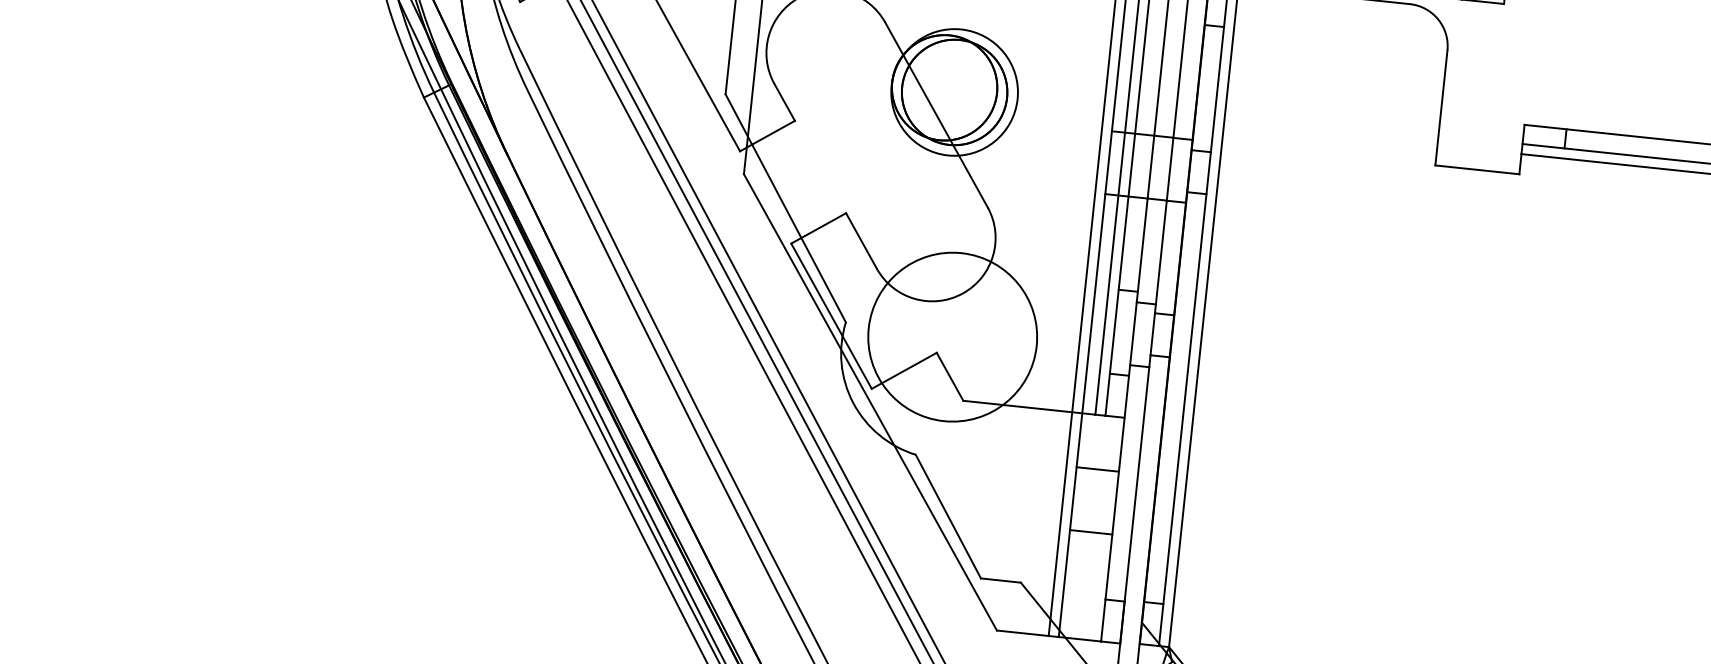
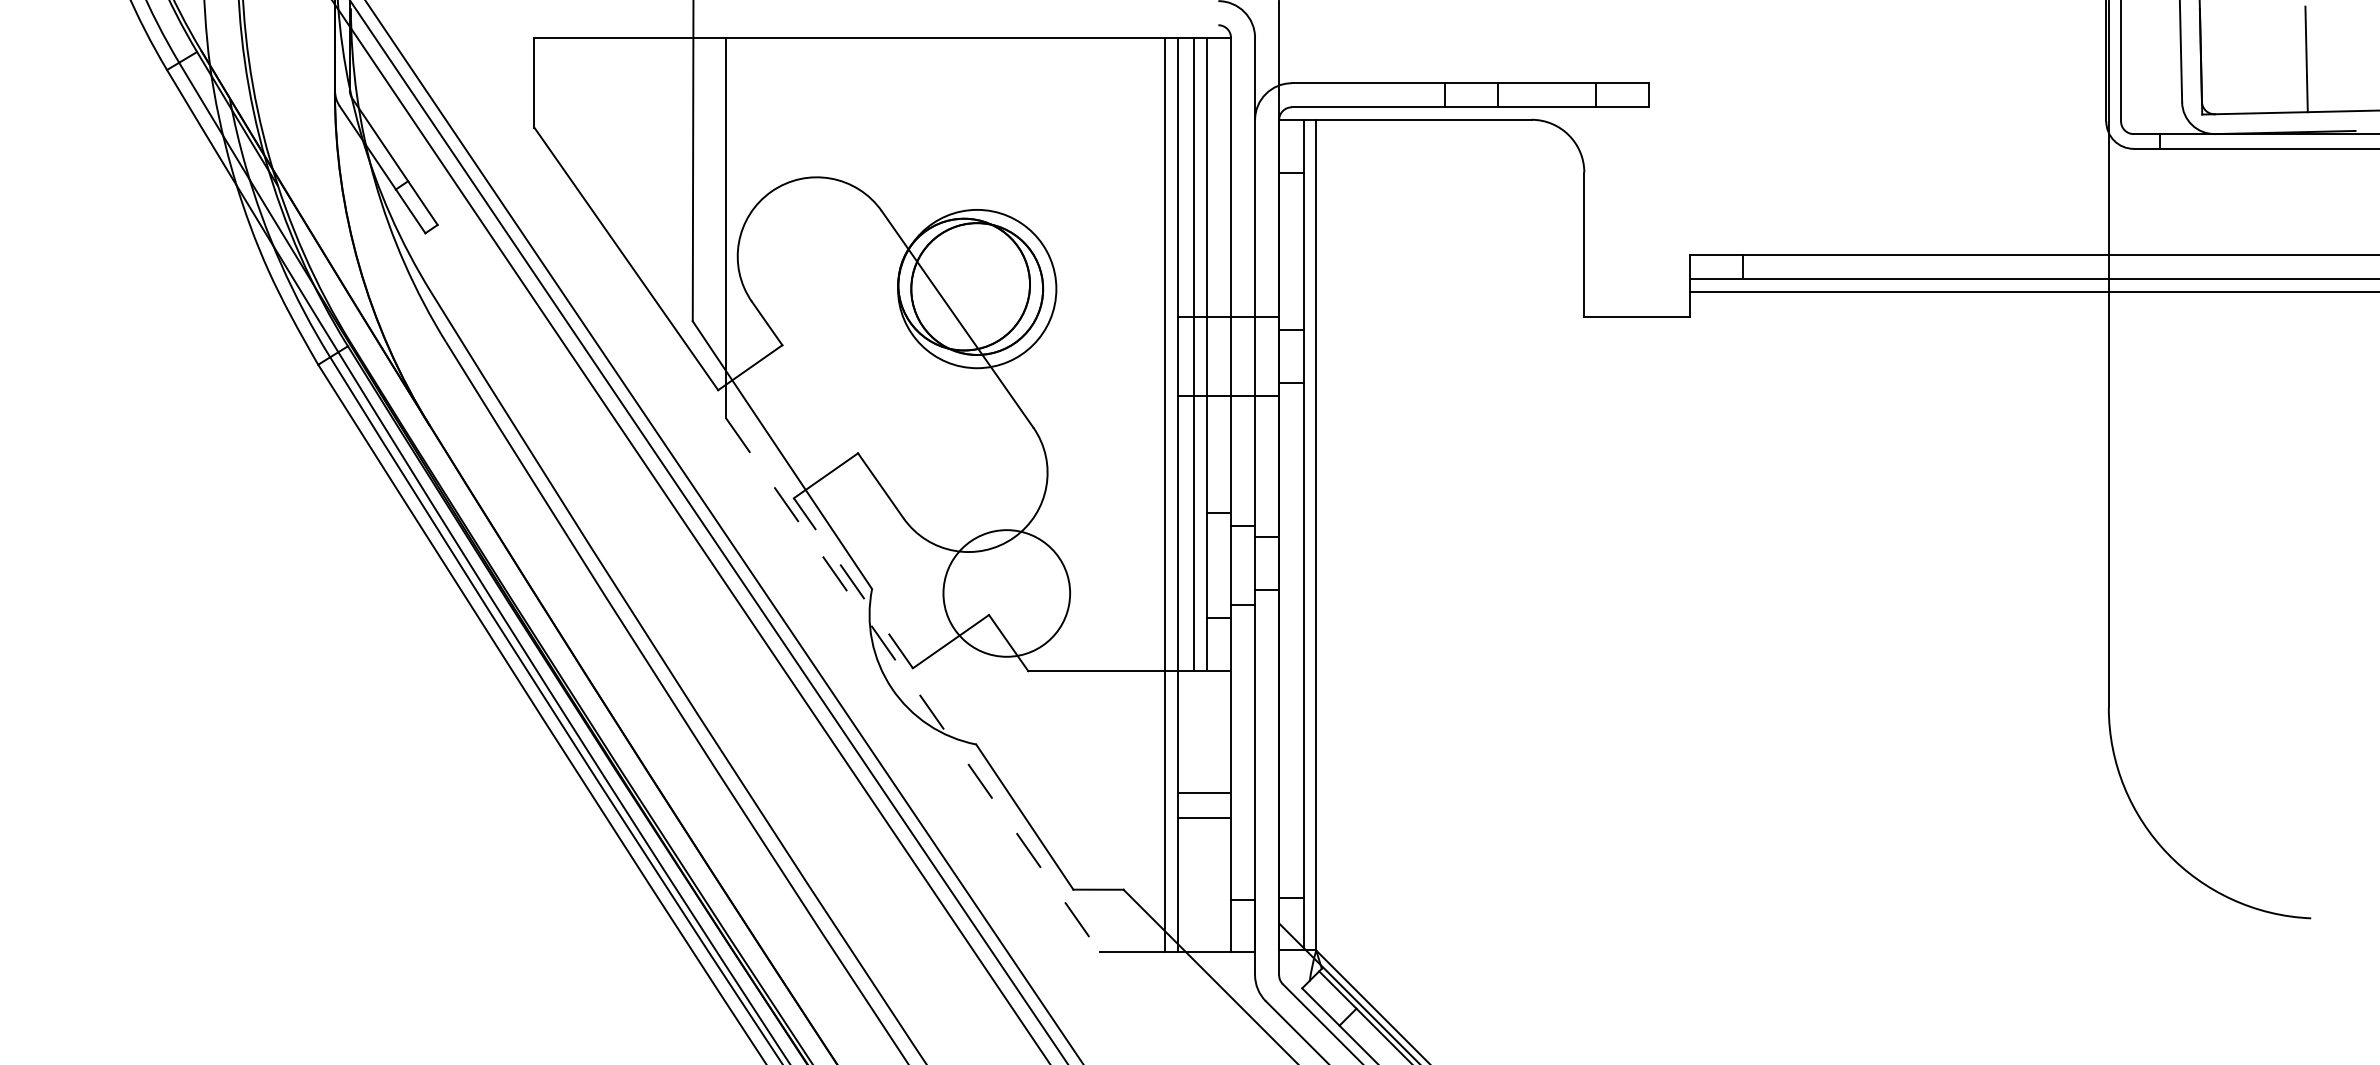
line: (831, 316) -> (853, 583), solid -> dashed
circle: (952, 337) -> (1006, 593), size x0.6
line: (870, 402) -> (913, 685), solid -> dashed
line: (1097, 469) -> (1204, 792), moved

